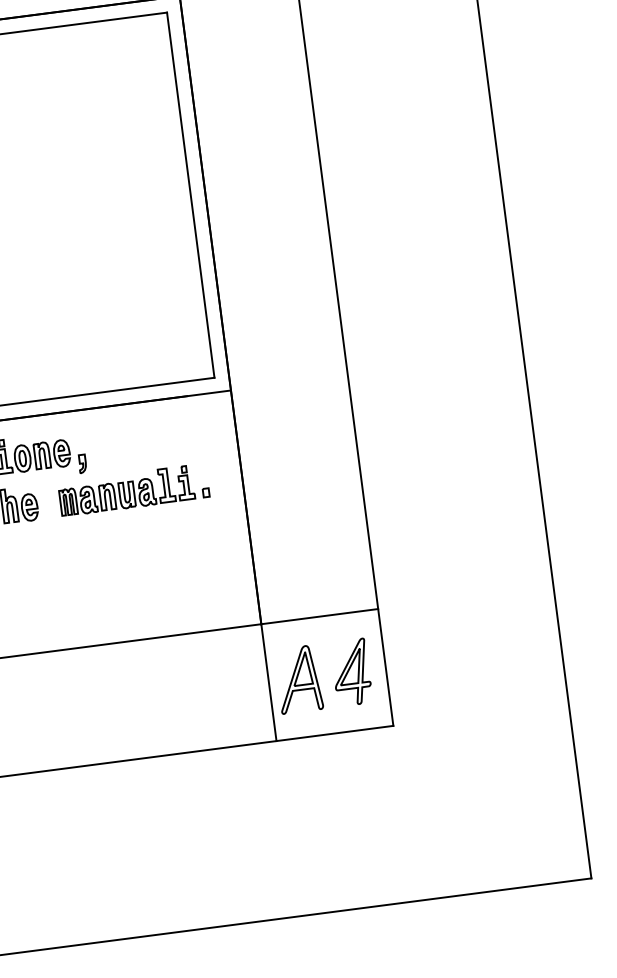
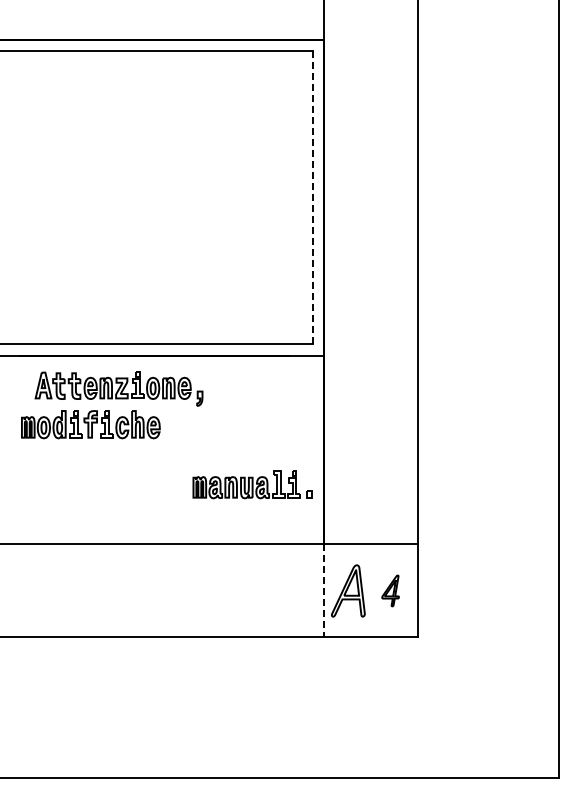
line: (190, 196) -> (312, 198), solid -> dashed
part: (133, 489) -> (252, 484), moved
part: (351, 672) -> (390, 590), size x0.6
line: (269, 682) -> (324, 590), solid -> dashed

